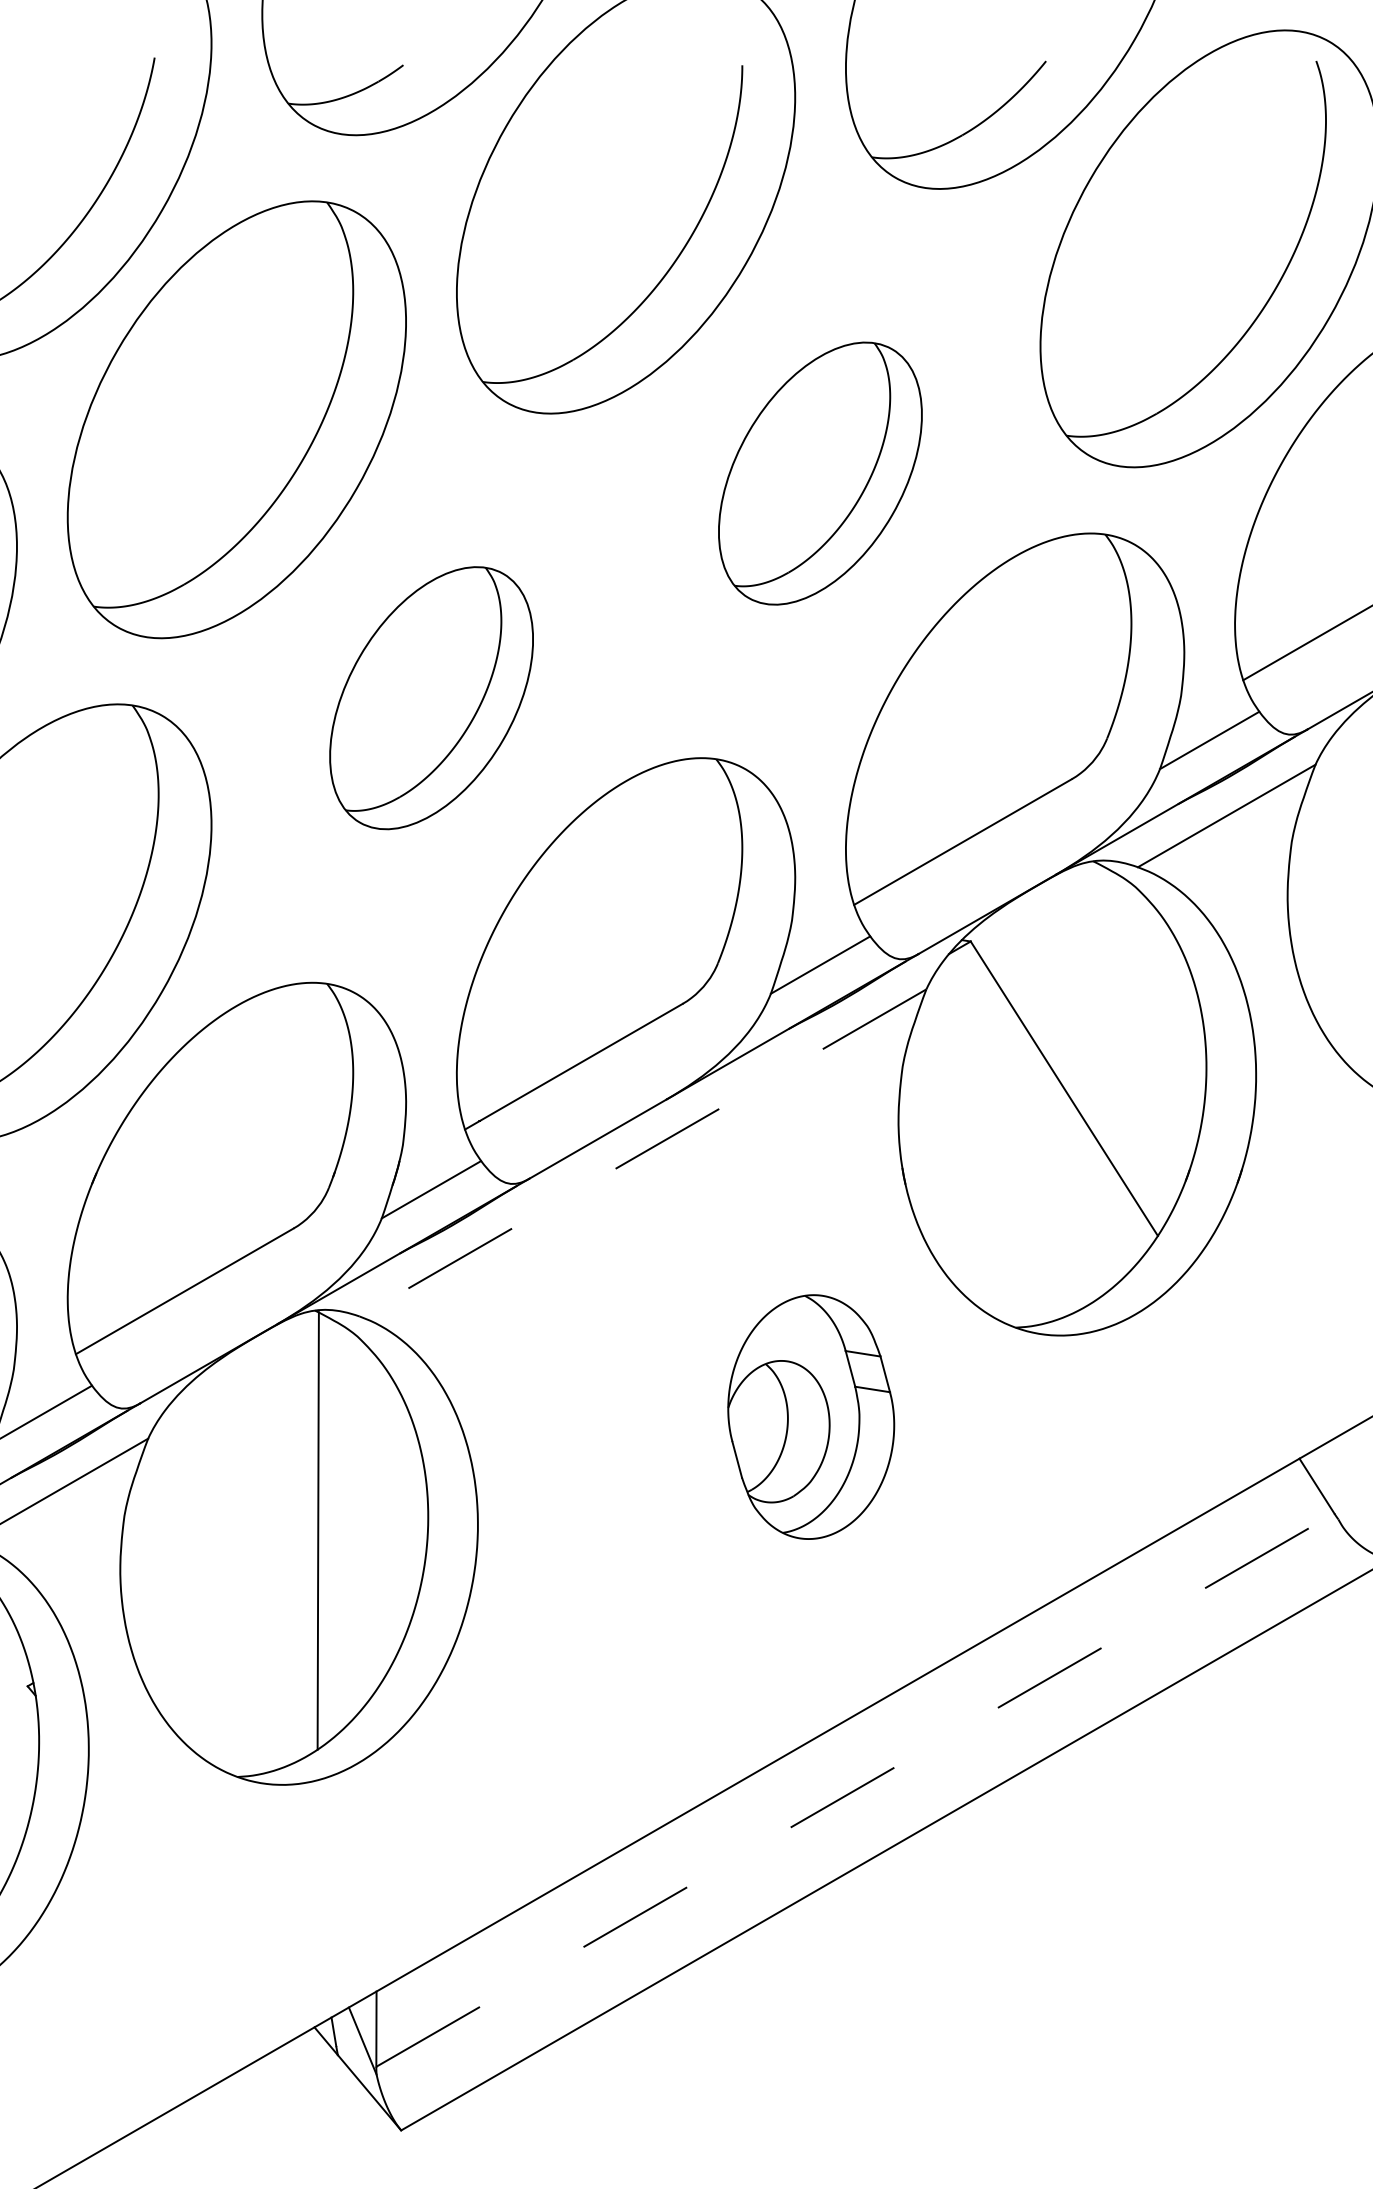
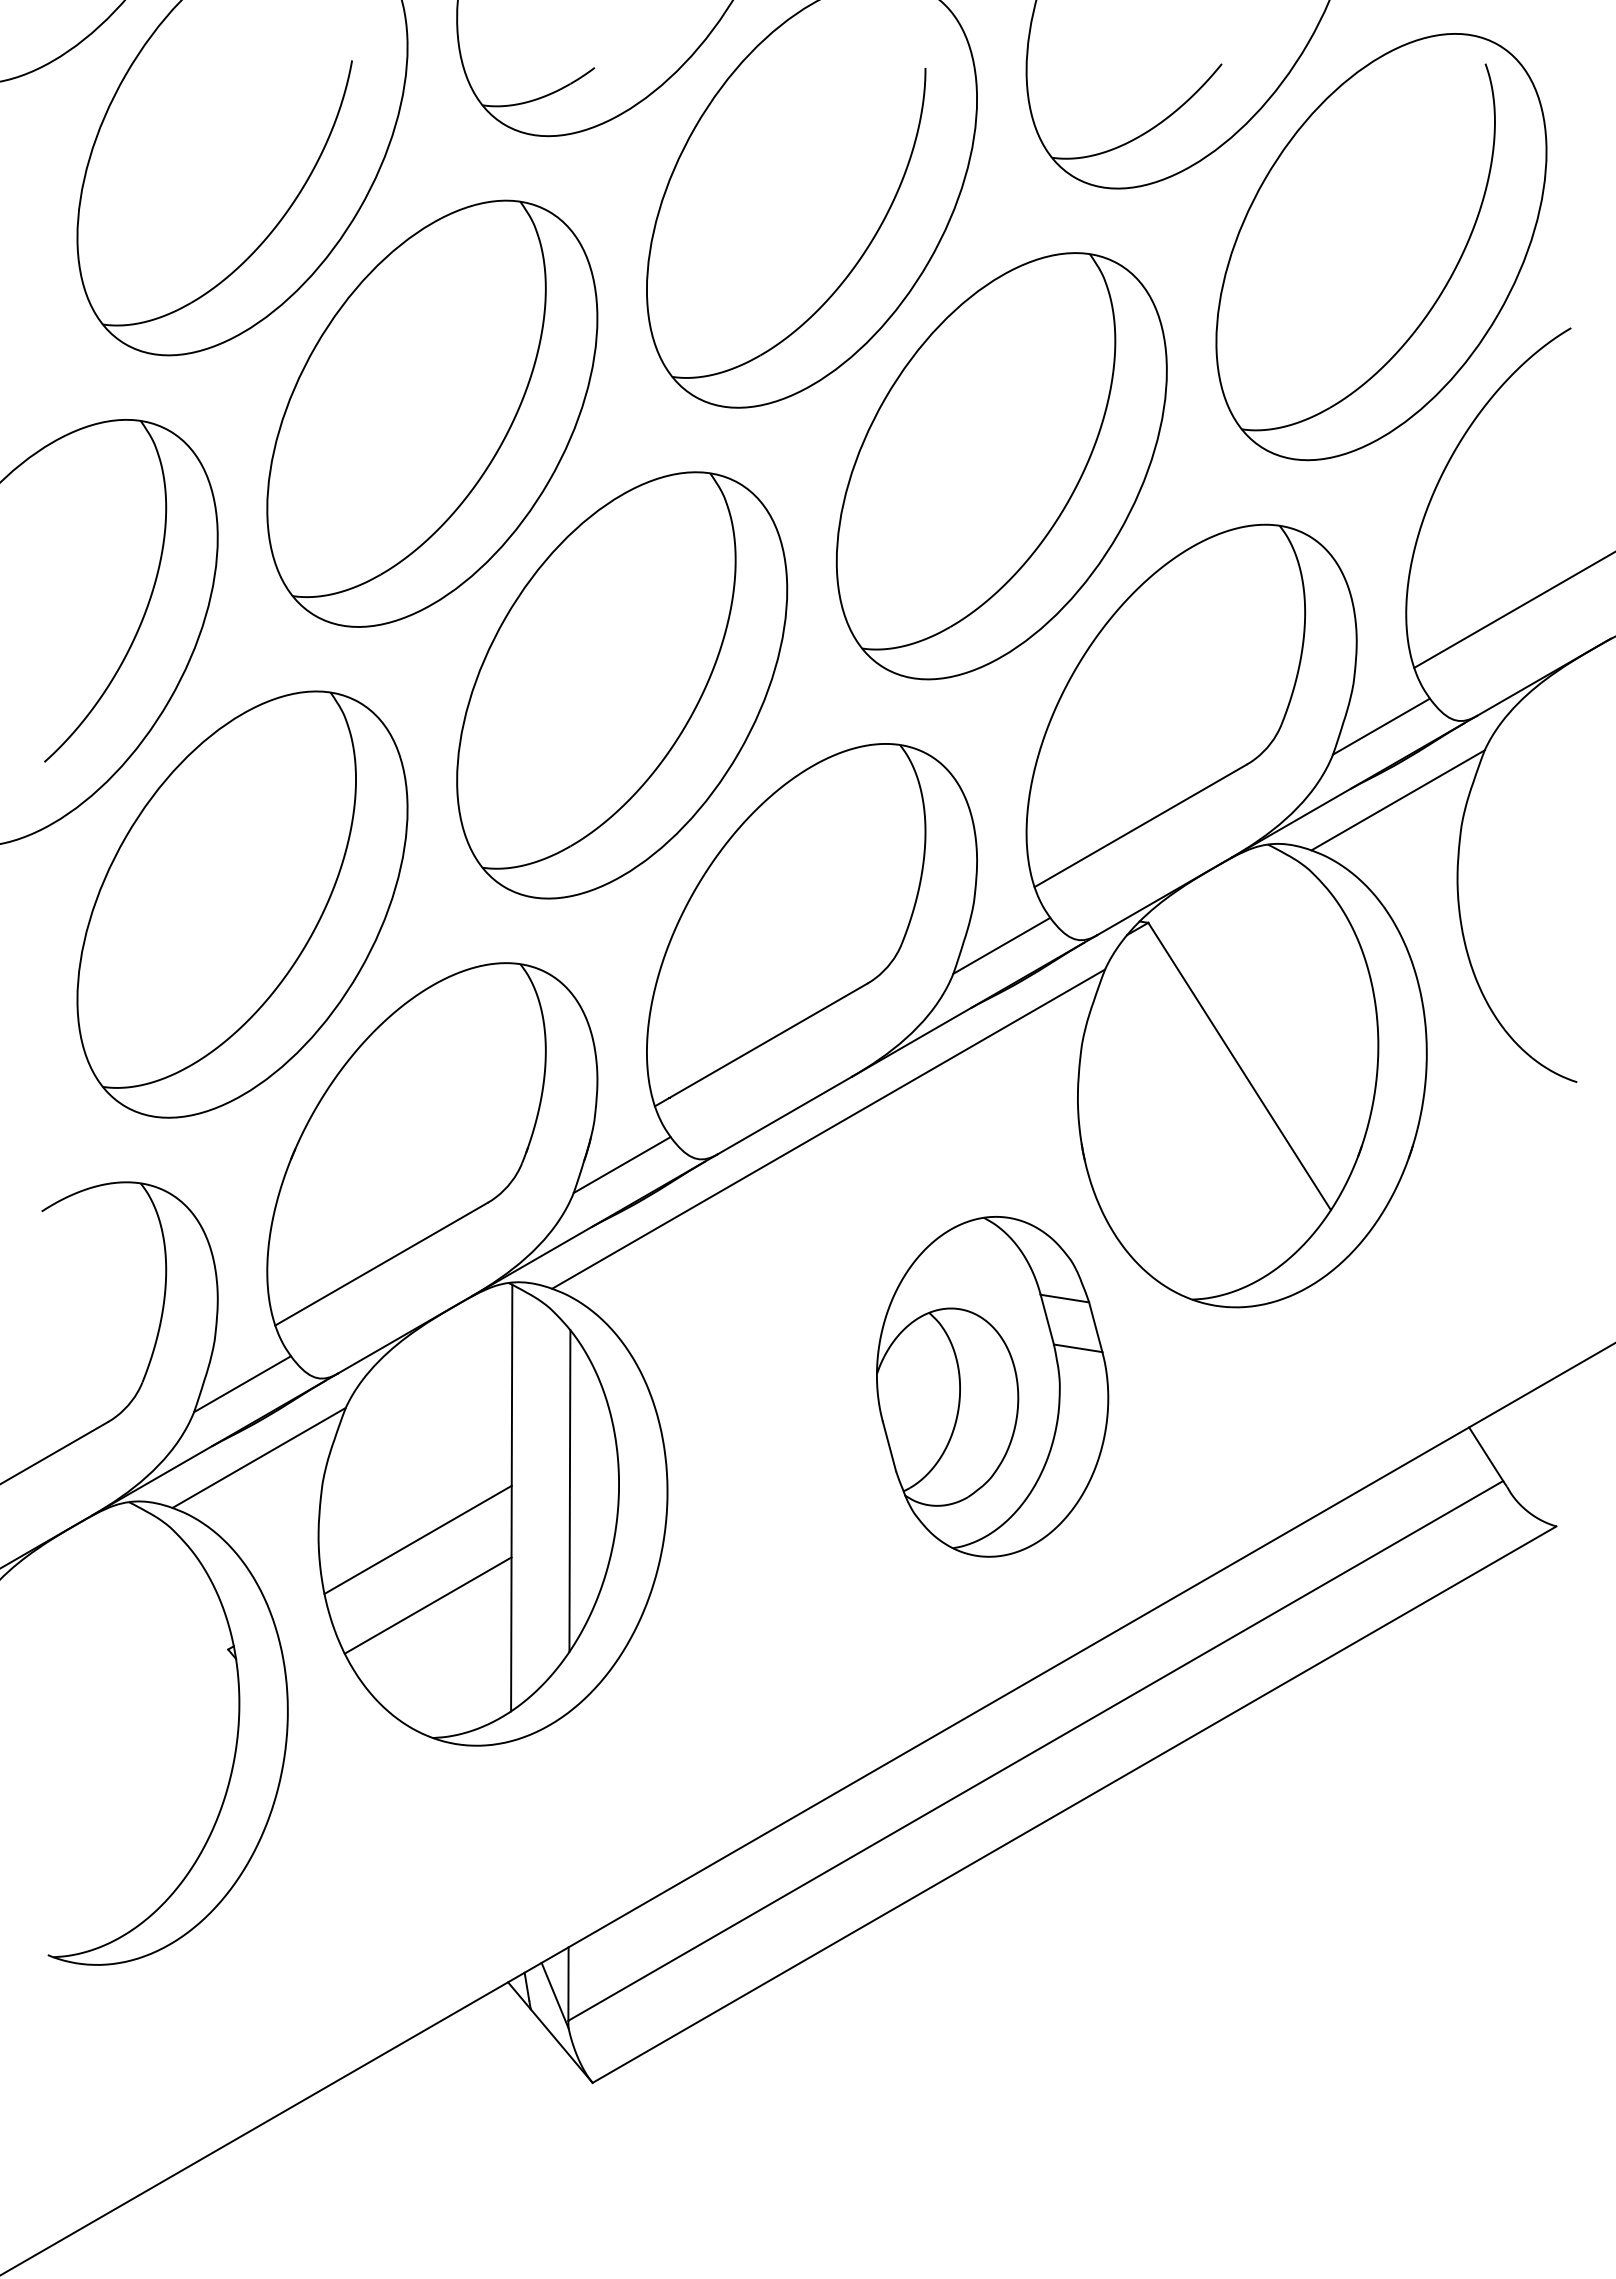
part: (820, 473) -> (1001, 466), size x1.67
part: (431, 698) -> (622, 685), size x1.67
line: (642, 1153) -> (828, 1129), dashed -> solid
part: (811, 1416) -> (992, 1386), size x1.43
line: (377, 1523) -> (569, 1490), added
line: (221, 1573) -> (417, 1539), added
line: (231, 1641) -> (427, 1605), added
line: (855, 1789) -> (1035, 1750), dashed -> solid

